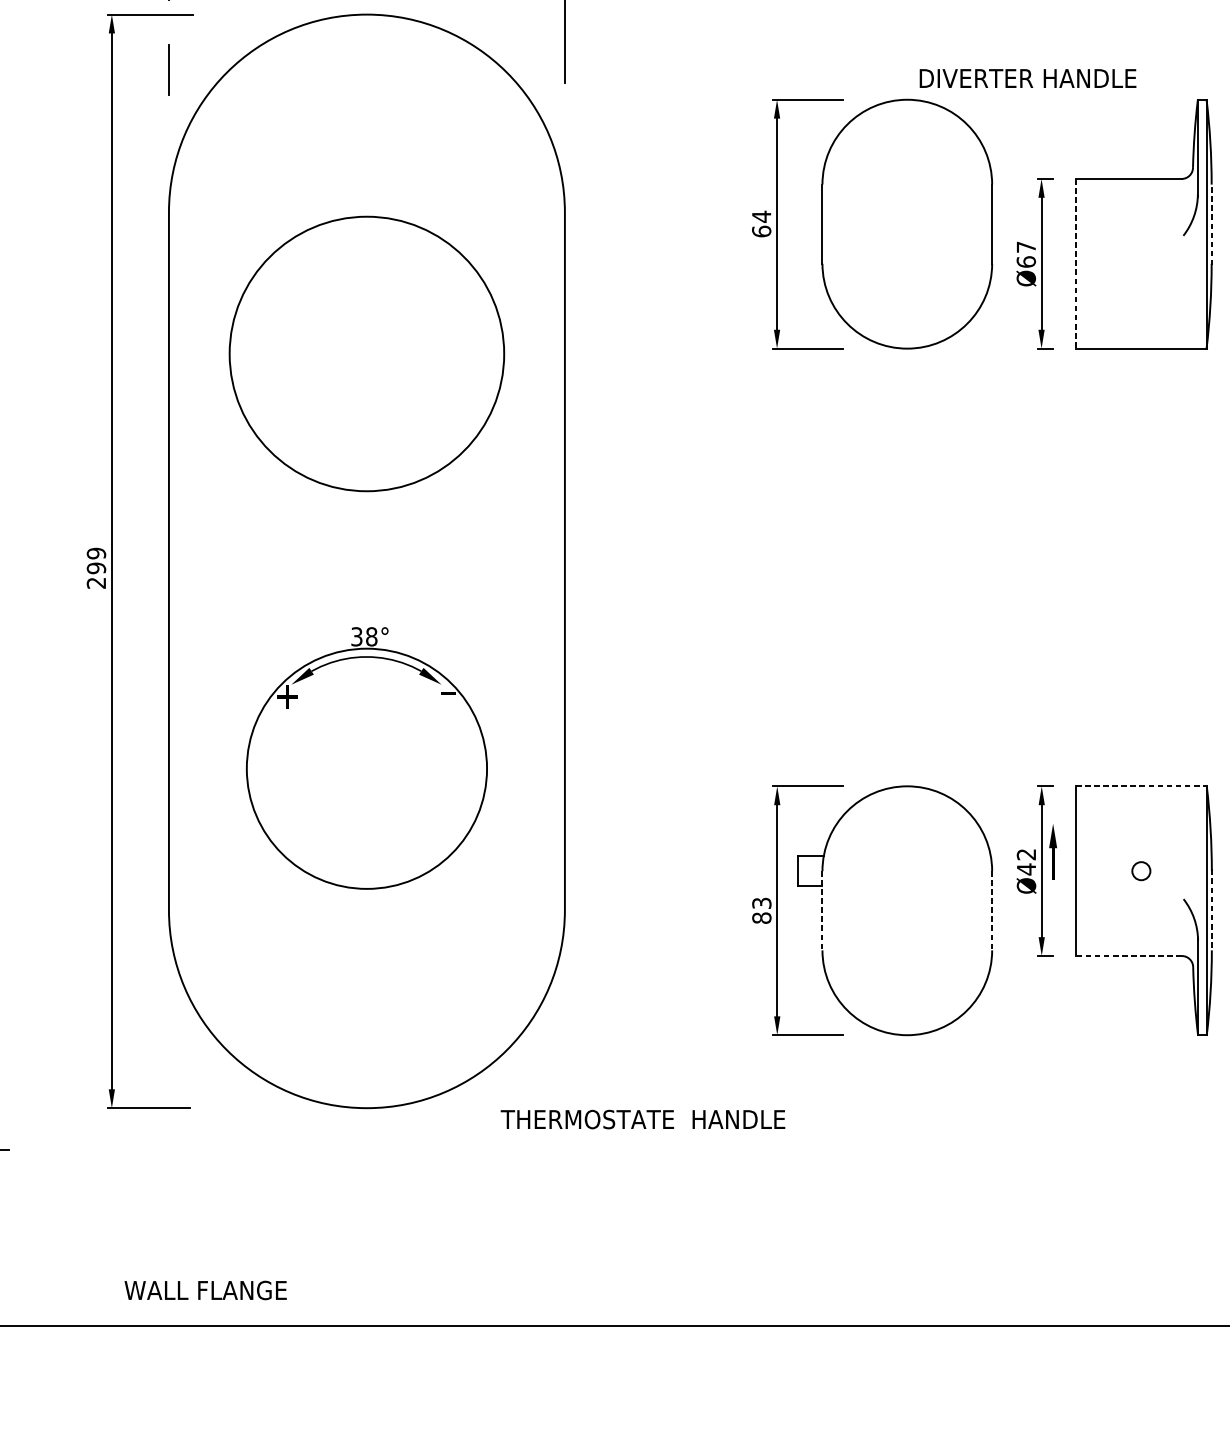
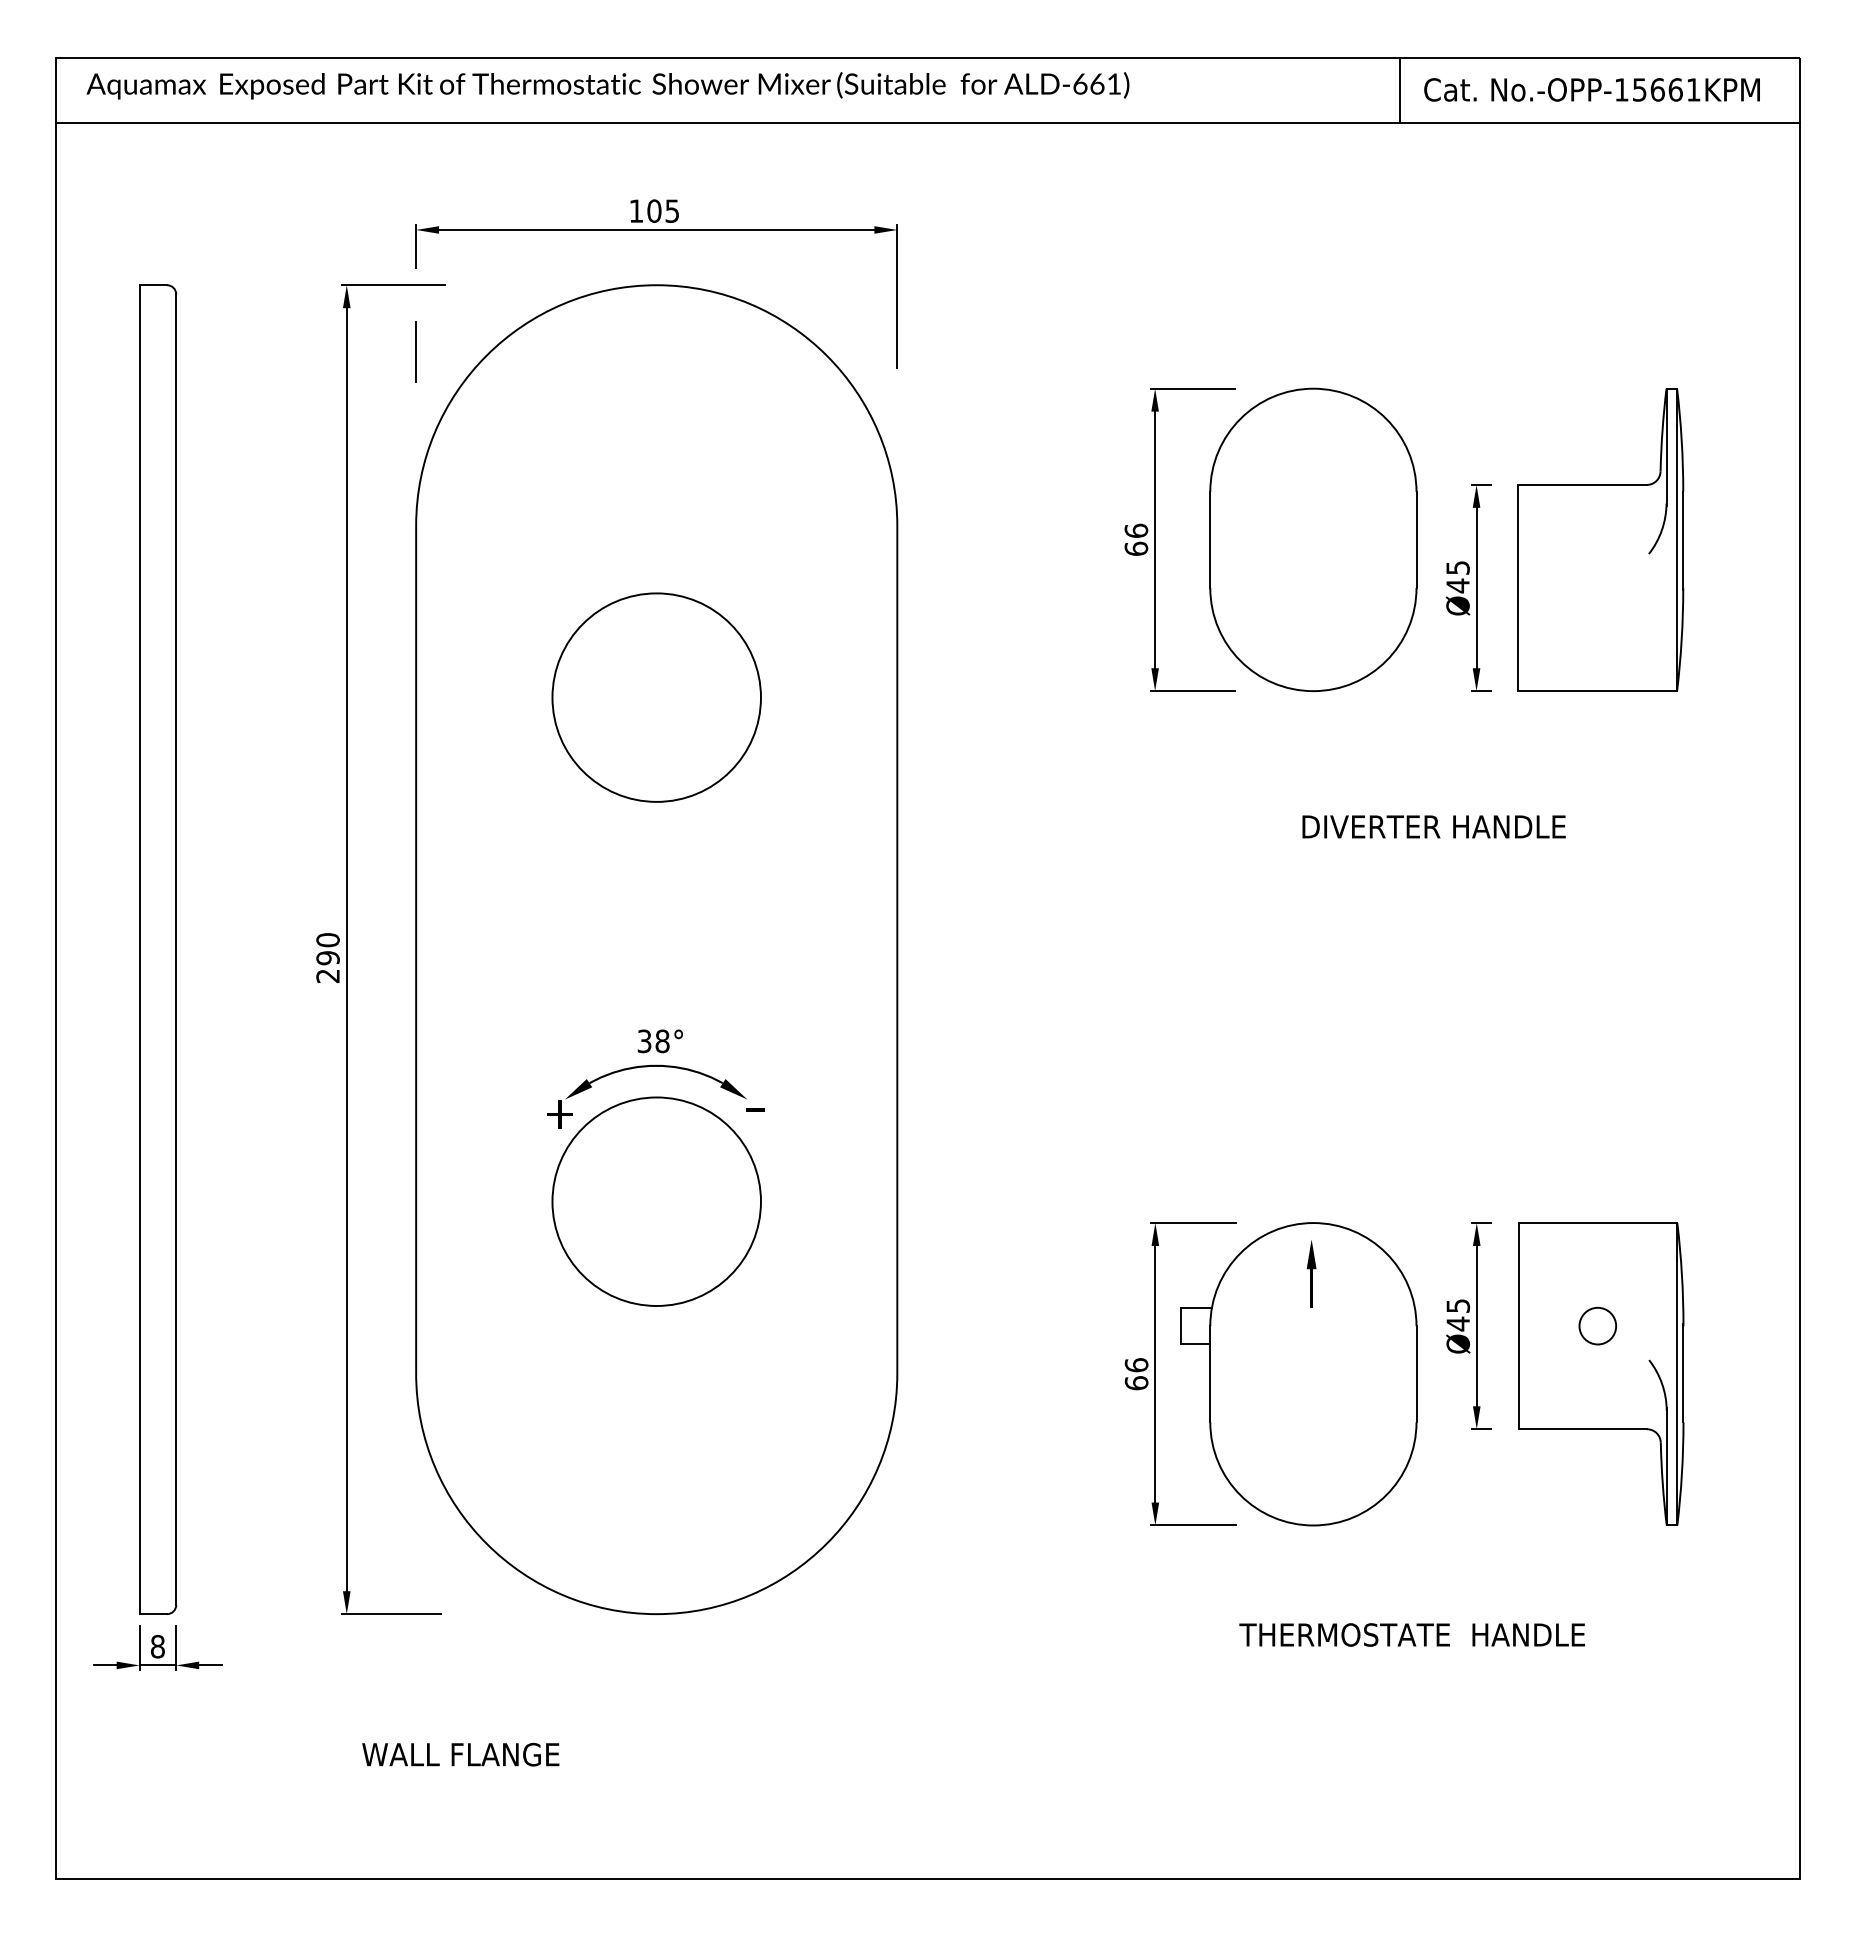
text: (1027, 78) -> (1433, 826), moved
text: (761, 216) -> (1136, 530), 64 -> 66
line: (1211, 224) -> (1683, 540), dashed -> solid
text: (1025, 255) -> (1457, 577), Ø67 -> Ø45
line: (1076, 264) -> (1518, 588), dashed -> solid
circle: (366, 353) -> (656, 697), size x0.62
text: (96, 553) -> (327, 940), 299 -> 290
circle: (366, 768) -> (656, 1201), size x0.71
line: (1141, 786) -> (1598, 1223), dashed -> solid
part: (1053, 851) -> (1311, 1273), moved
text: (1026, 854) -> (1458, 1305), Ø42 -> Ø45
circle: (1141, 870) -> (1597, 1325), size x1.67
text: (761, 910) -> (1136, 1374), 83 -> 66
line: (822, 910) -> (1210, 1374), dashed -> solid
line: (992, 910) -> (1416, 1374), dashed -> solid
line: (1211, 910) -> (1683, 1373), dashed -> solid
line: (1128, 956) -> (1582, 1429), dashed -> solid
text: (642, 1119) -> (1411, 1634), moved
text: (205, 1290) -> (460, 1754), moved

